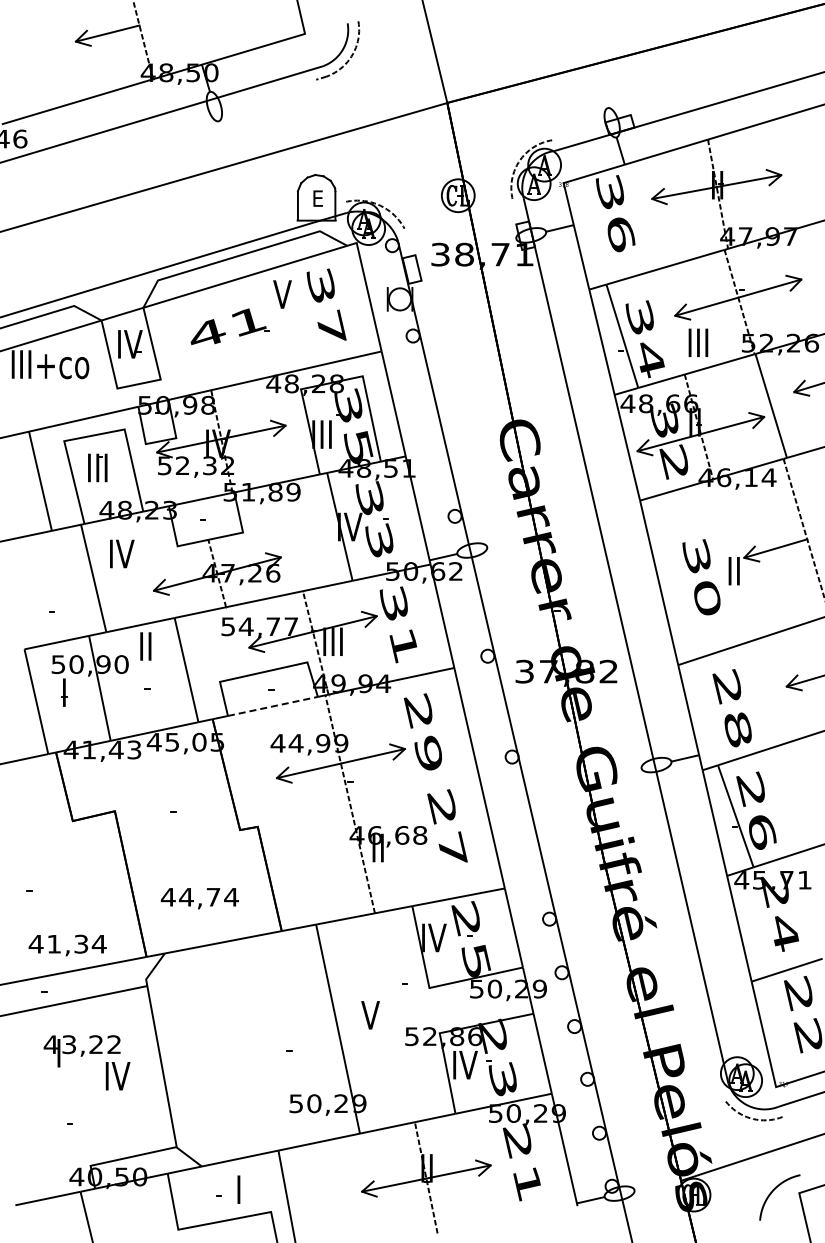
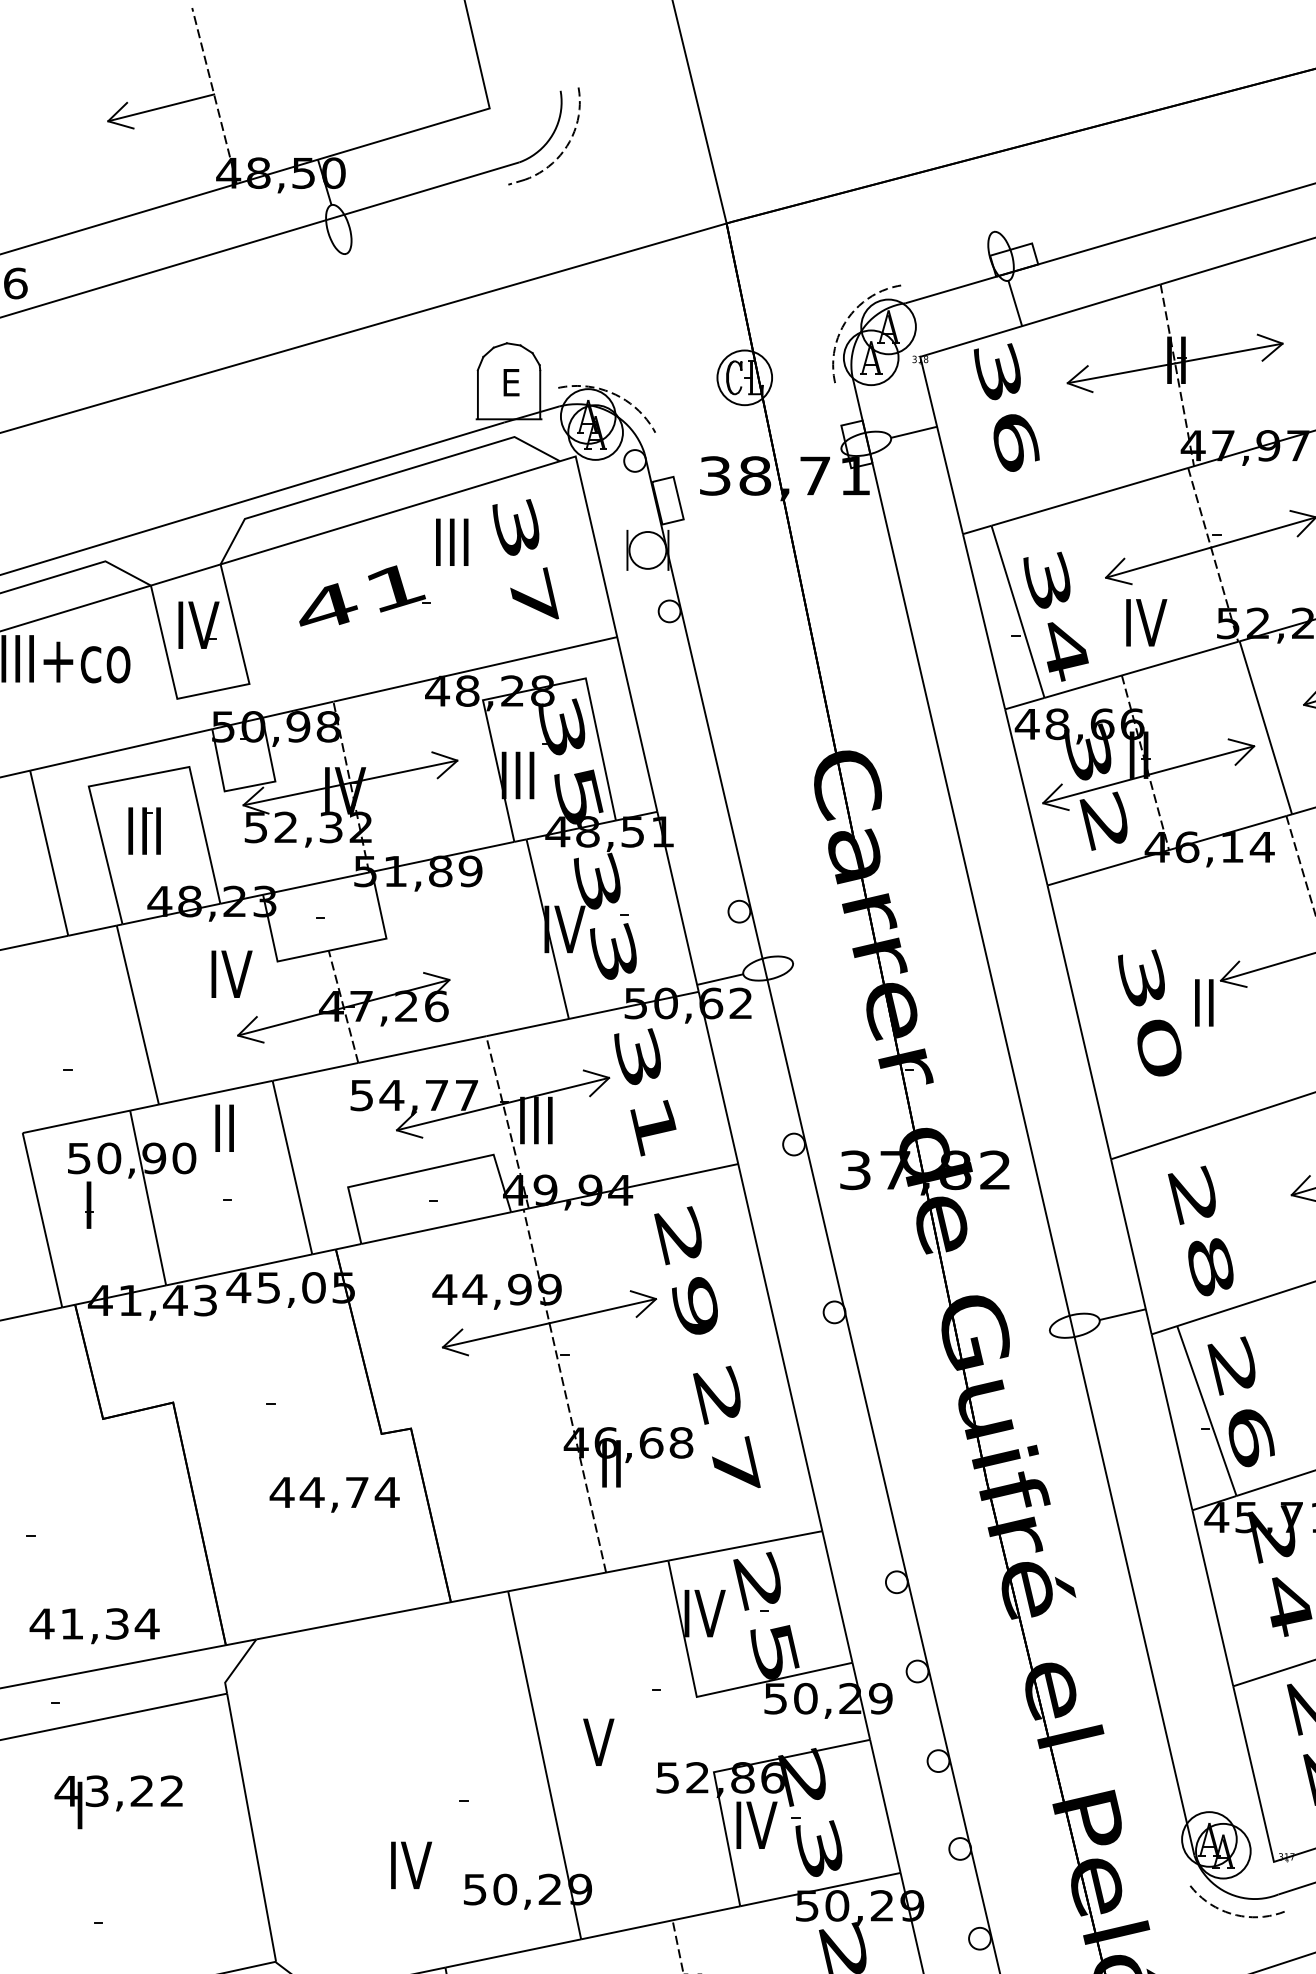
text: (282, 294) -> (452, 542), V -> III
text: (699, 342) -> (1146, 622), III -> IV
text: (122, 553) -> (232, 973), moved
line: (272, 706) -> (435, 1228), dashed -> solid
text: (199, 898) -> (333, 1494), moved
text: (117, 1076) -> (410, 1865), moved

